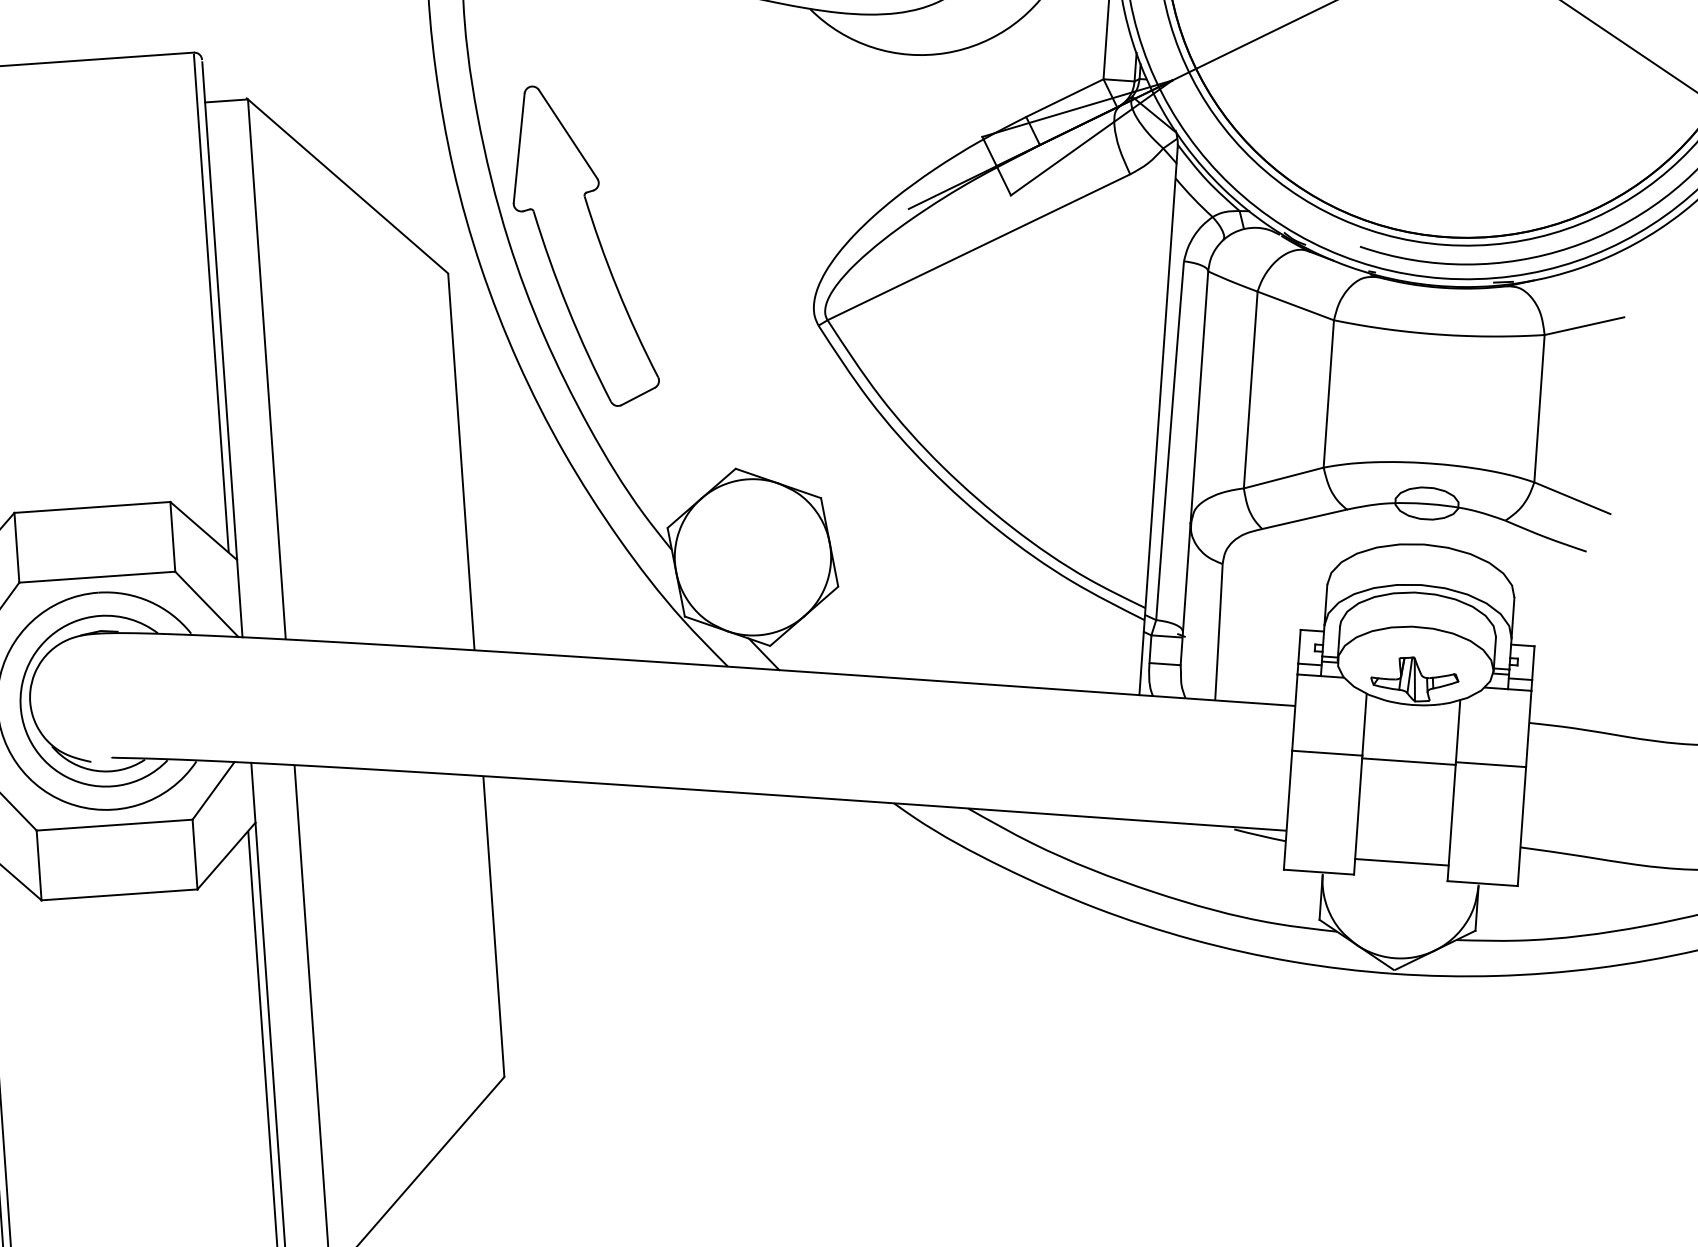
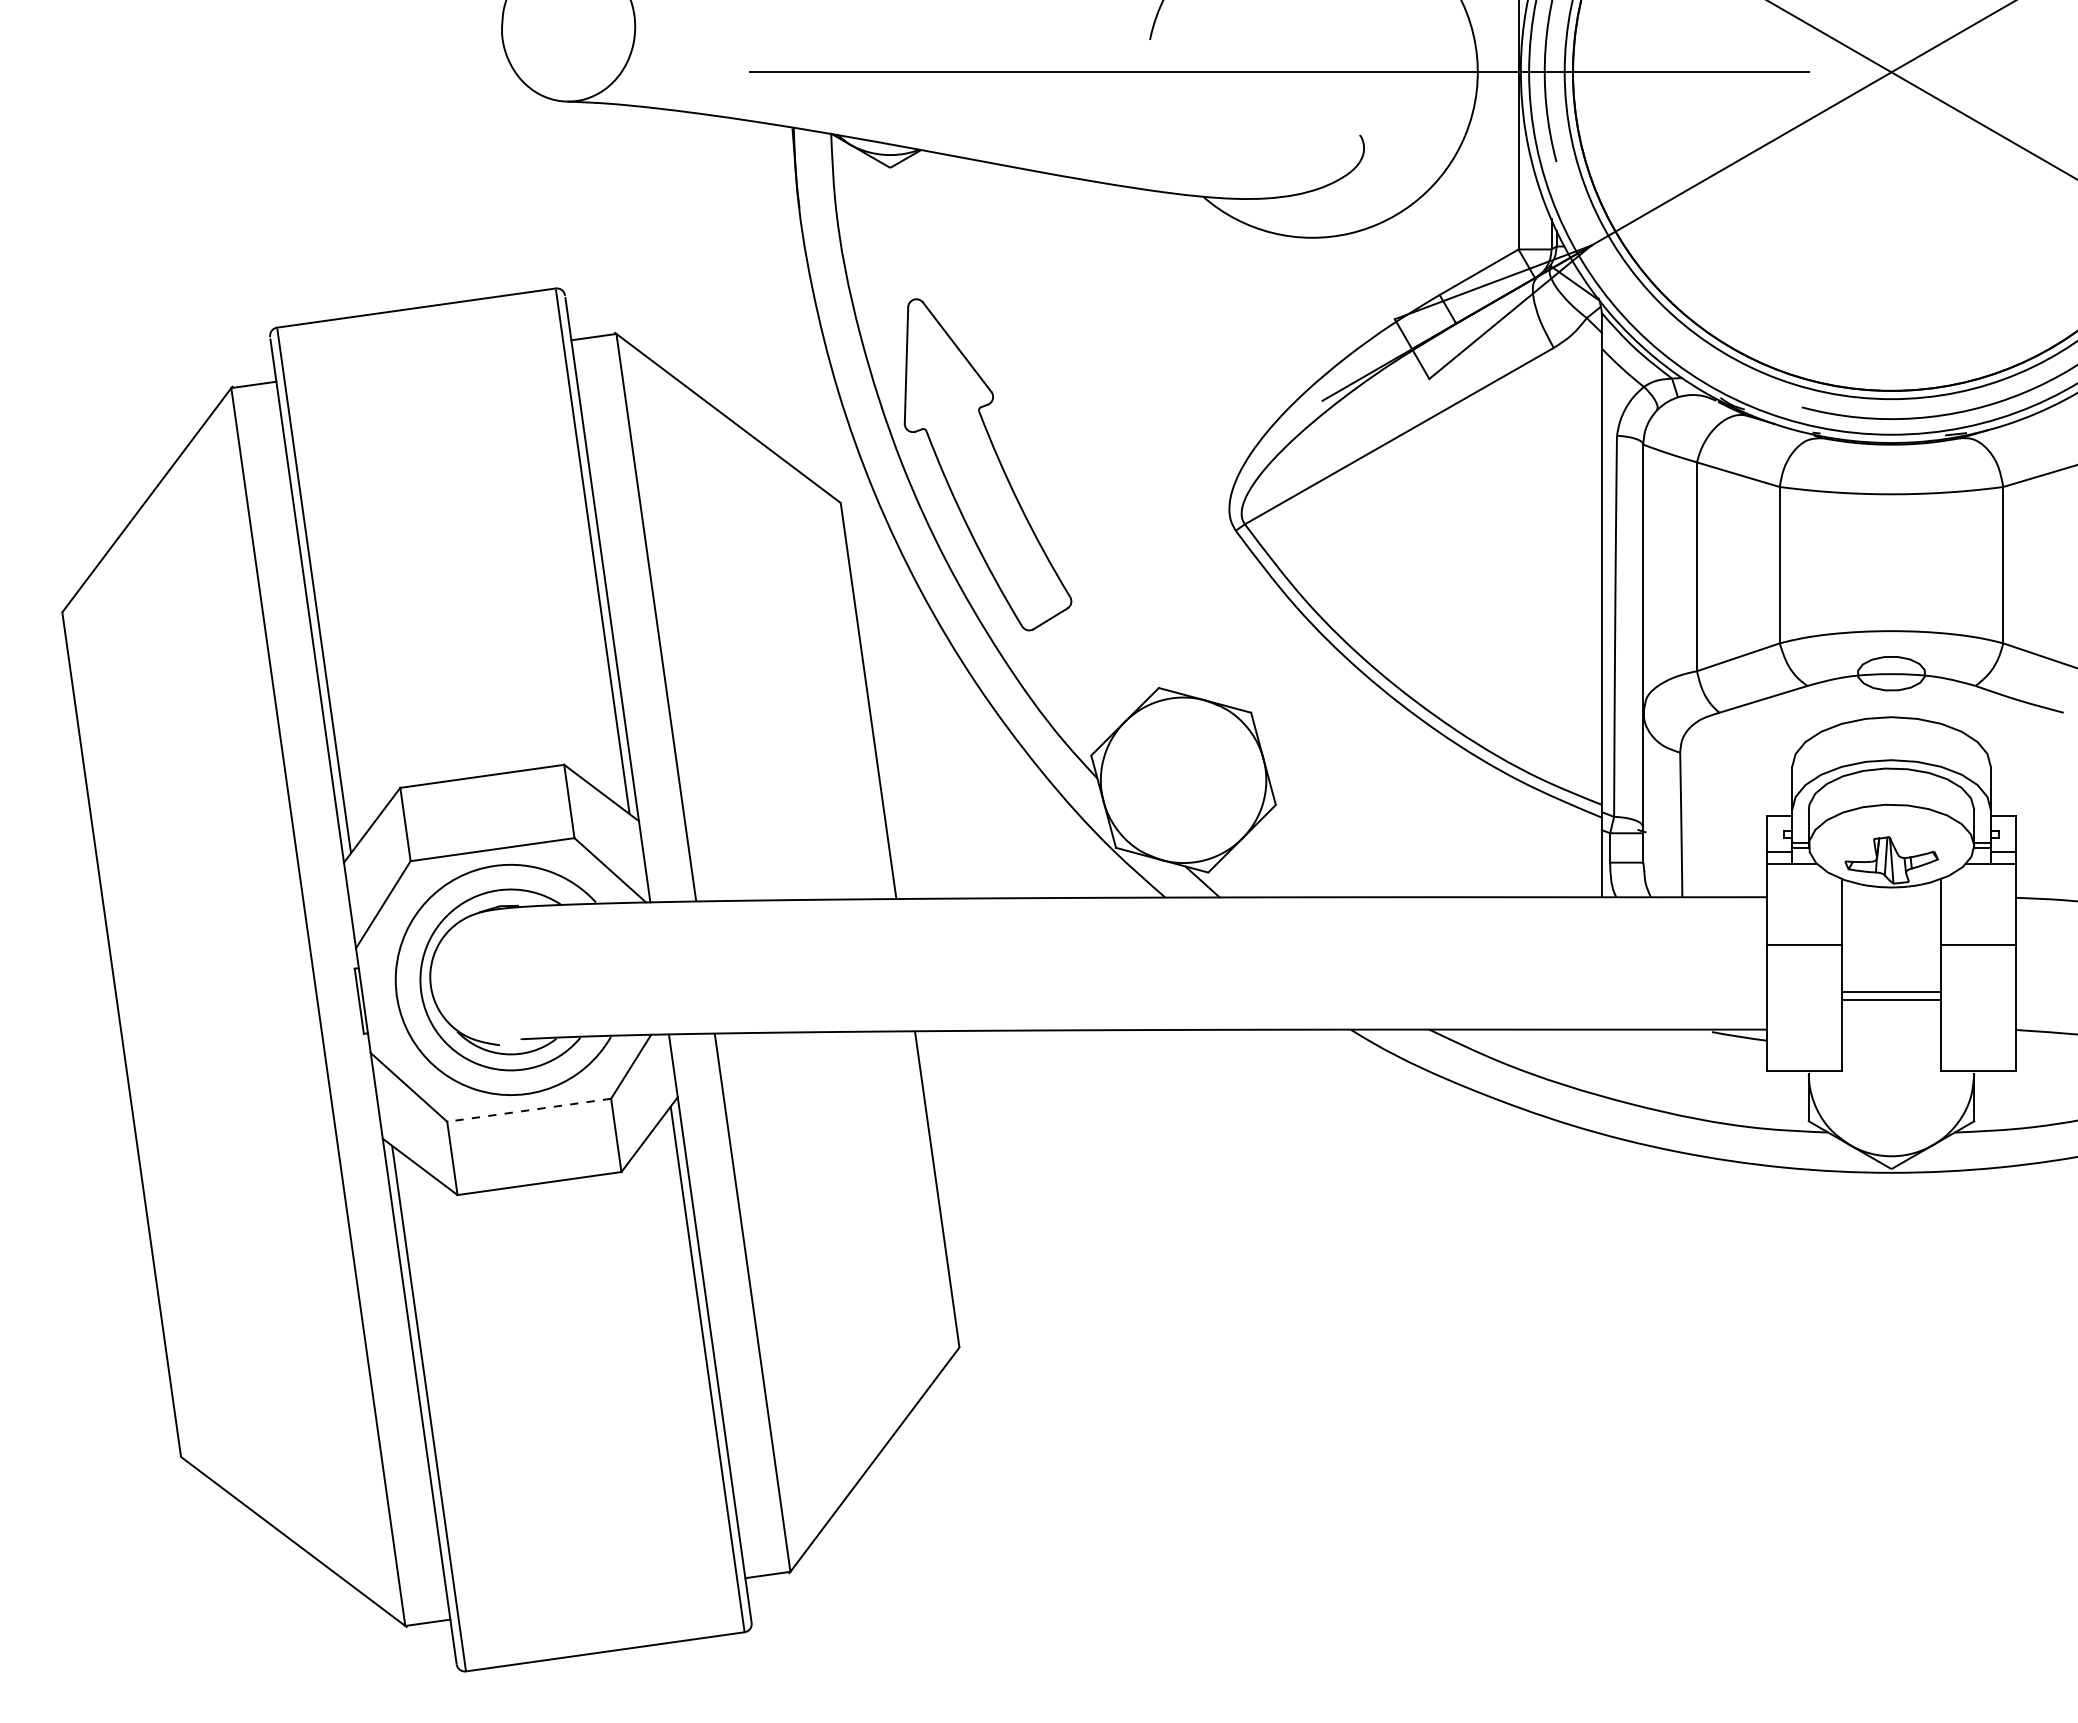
line: (1408, 761) -> (1891, 999), moved
line: (114, 825) -> (529, 1110), solid -> dashed
line: (1401, 862) -> (1891, 992), moved

